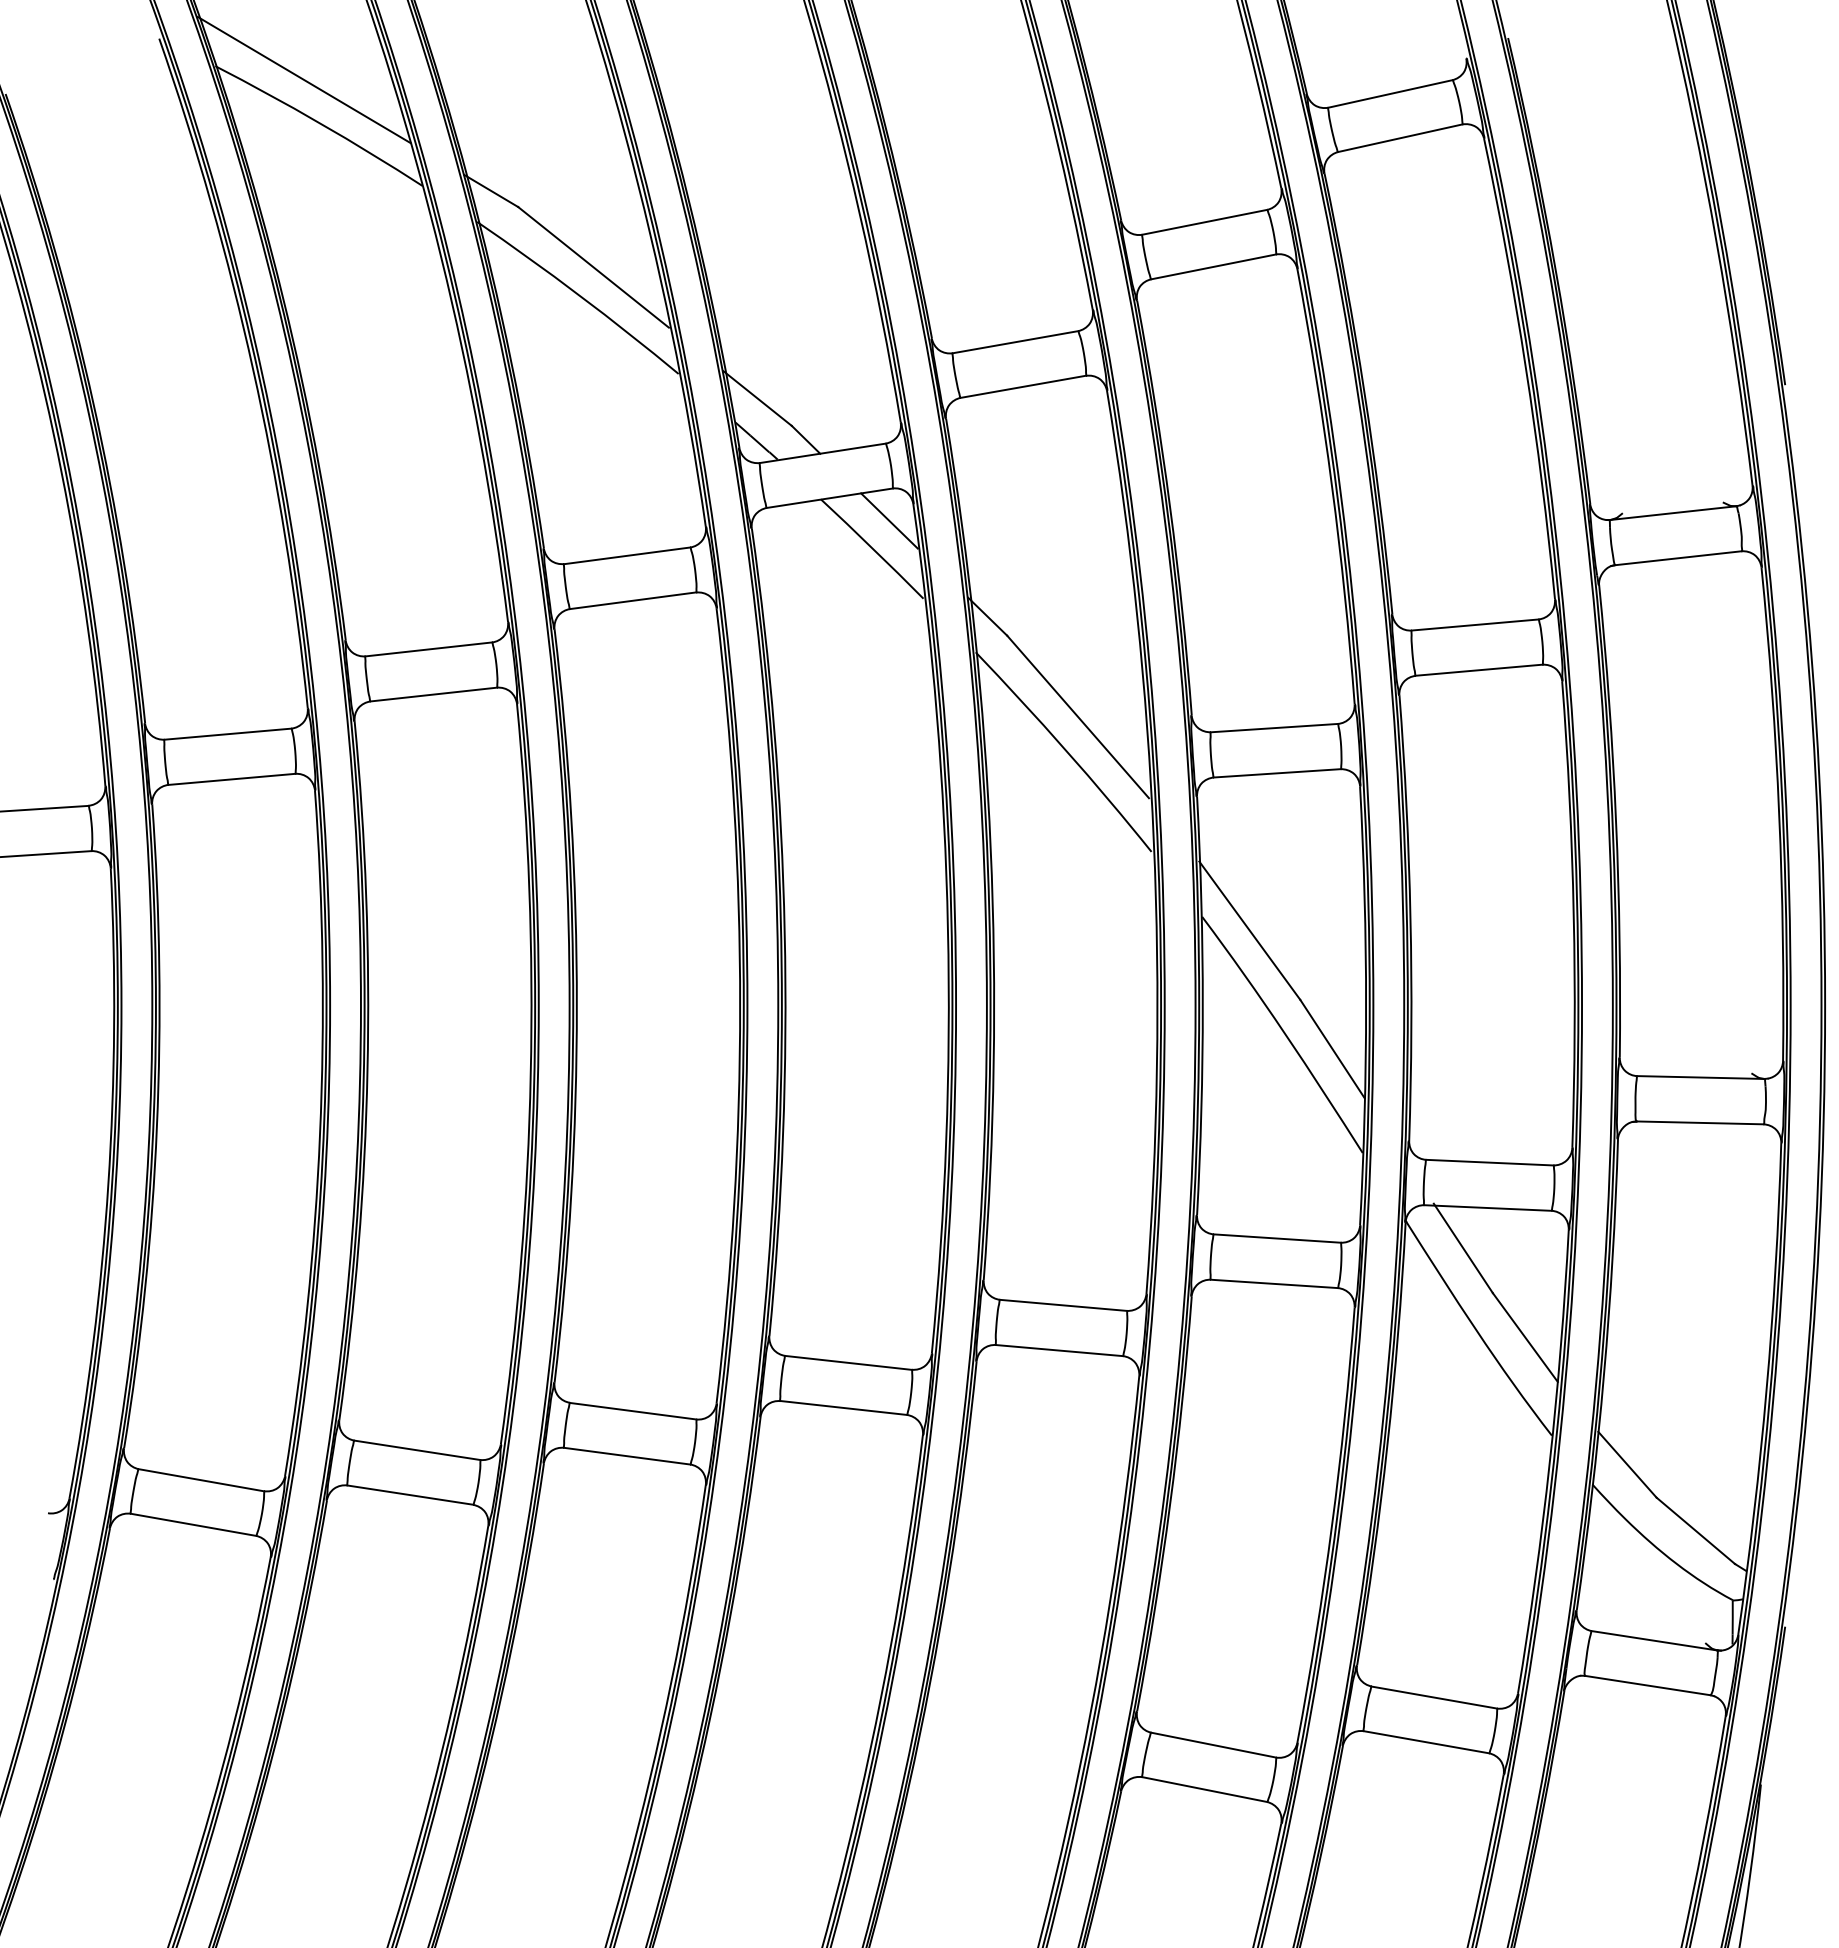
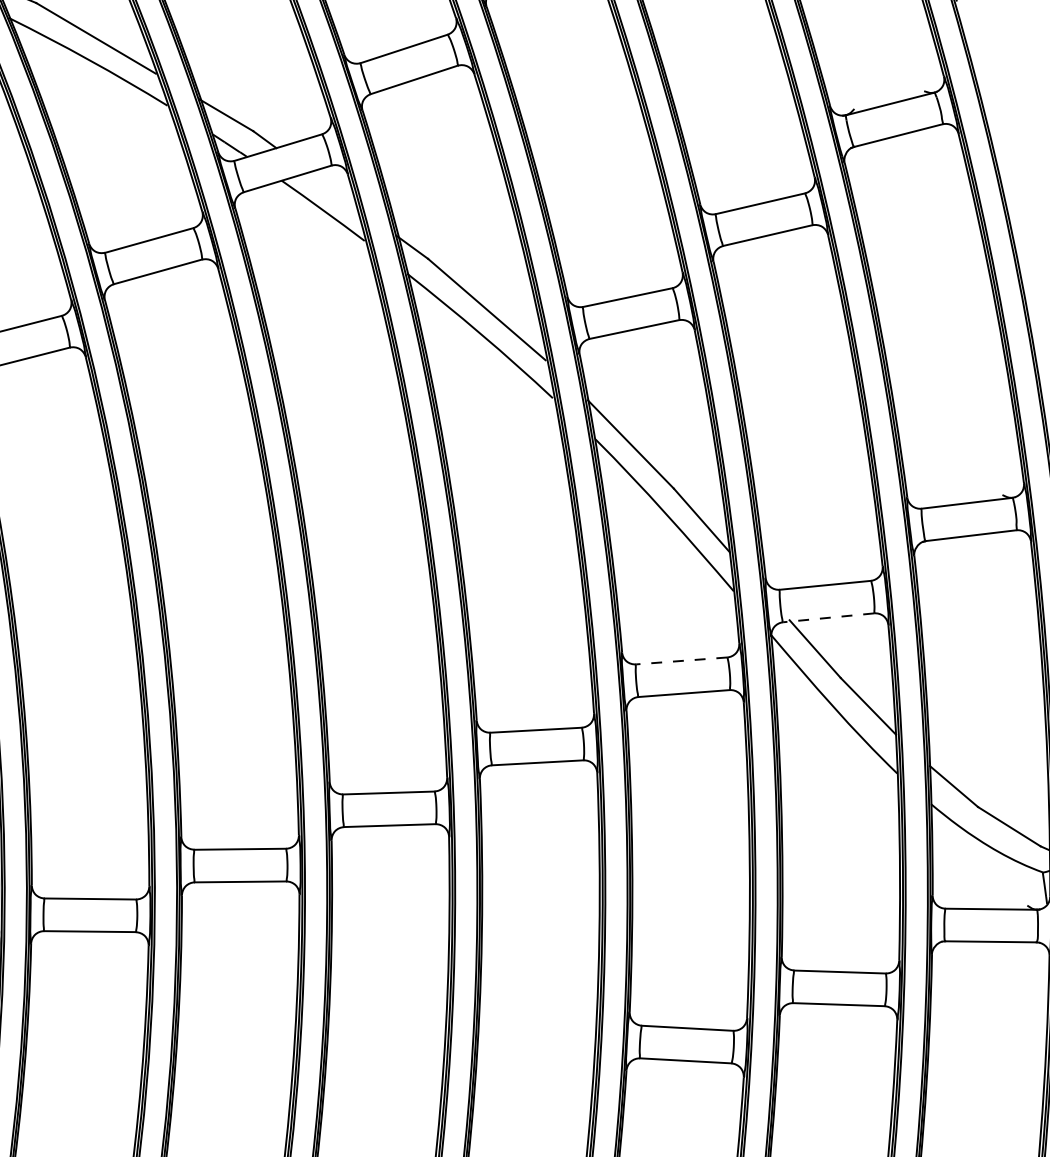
line: (889, 520) -> (332, 188), removed
line: (1487, 1207) -> (828, 617), solid -> dashed
line: (1276, 1238) -> (681, 660), solid -> dashed

